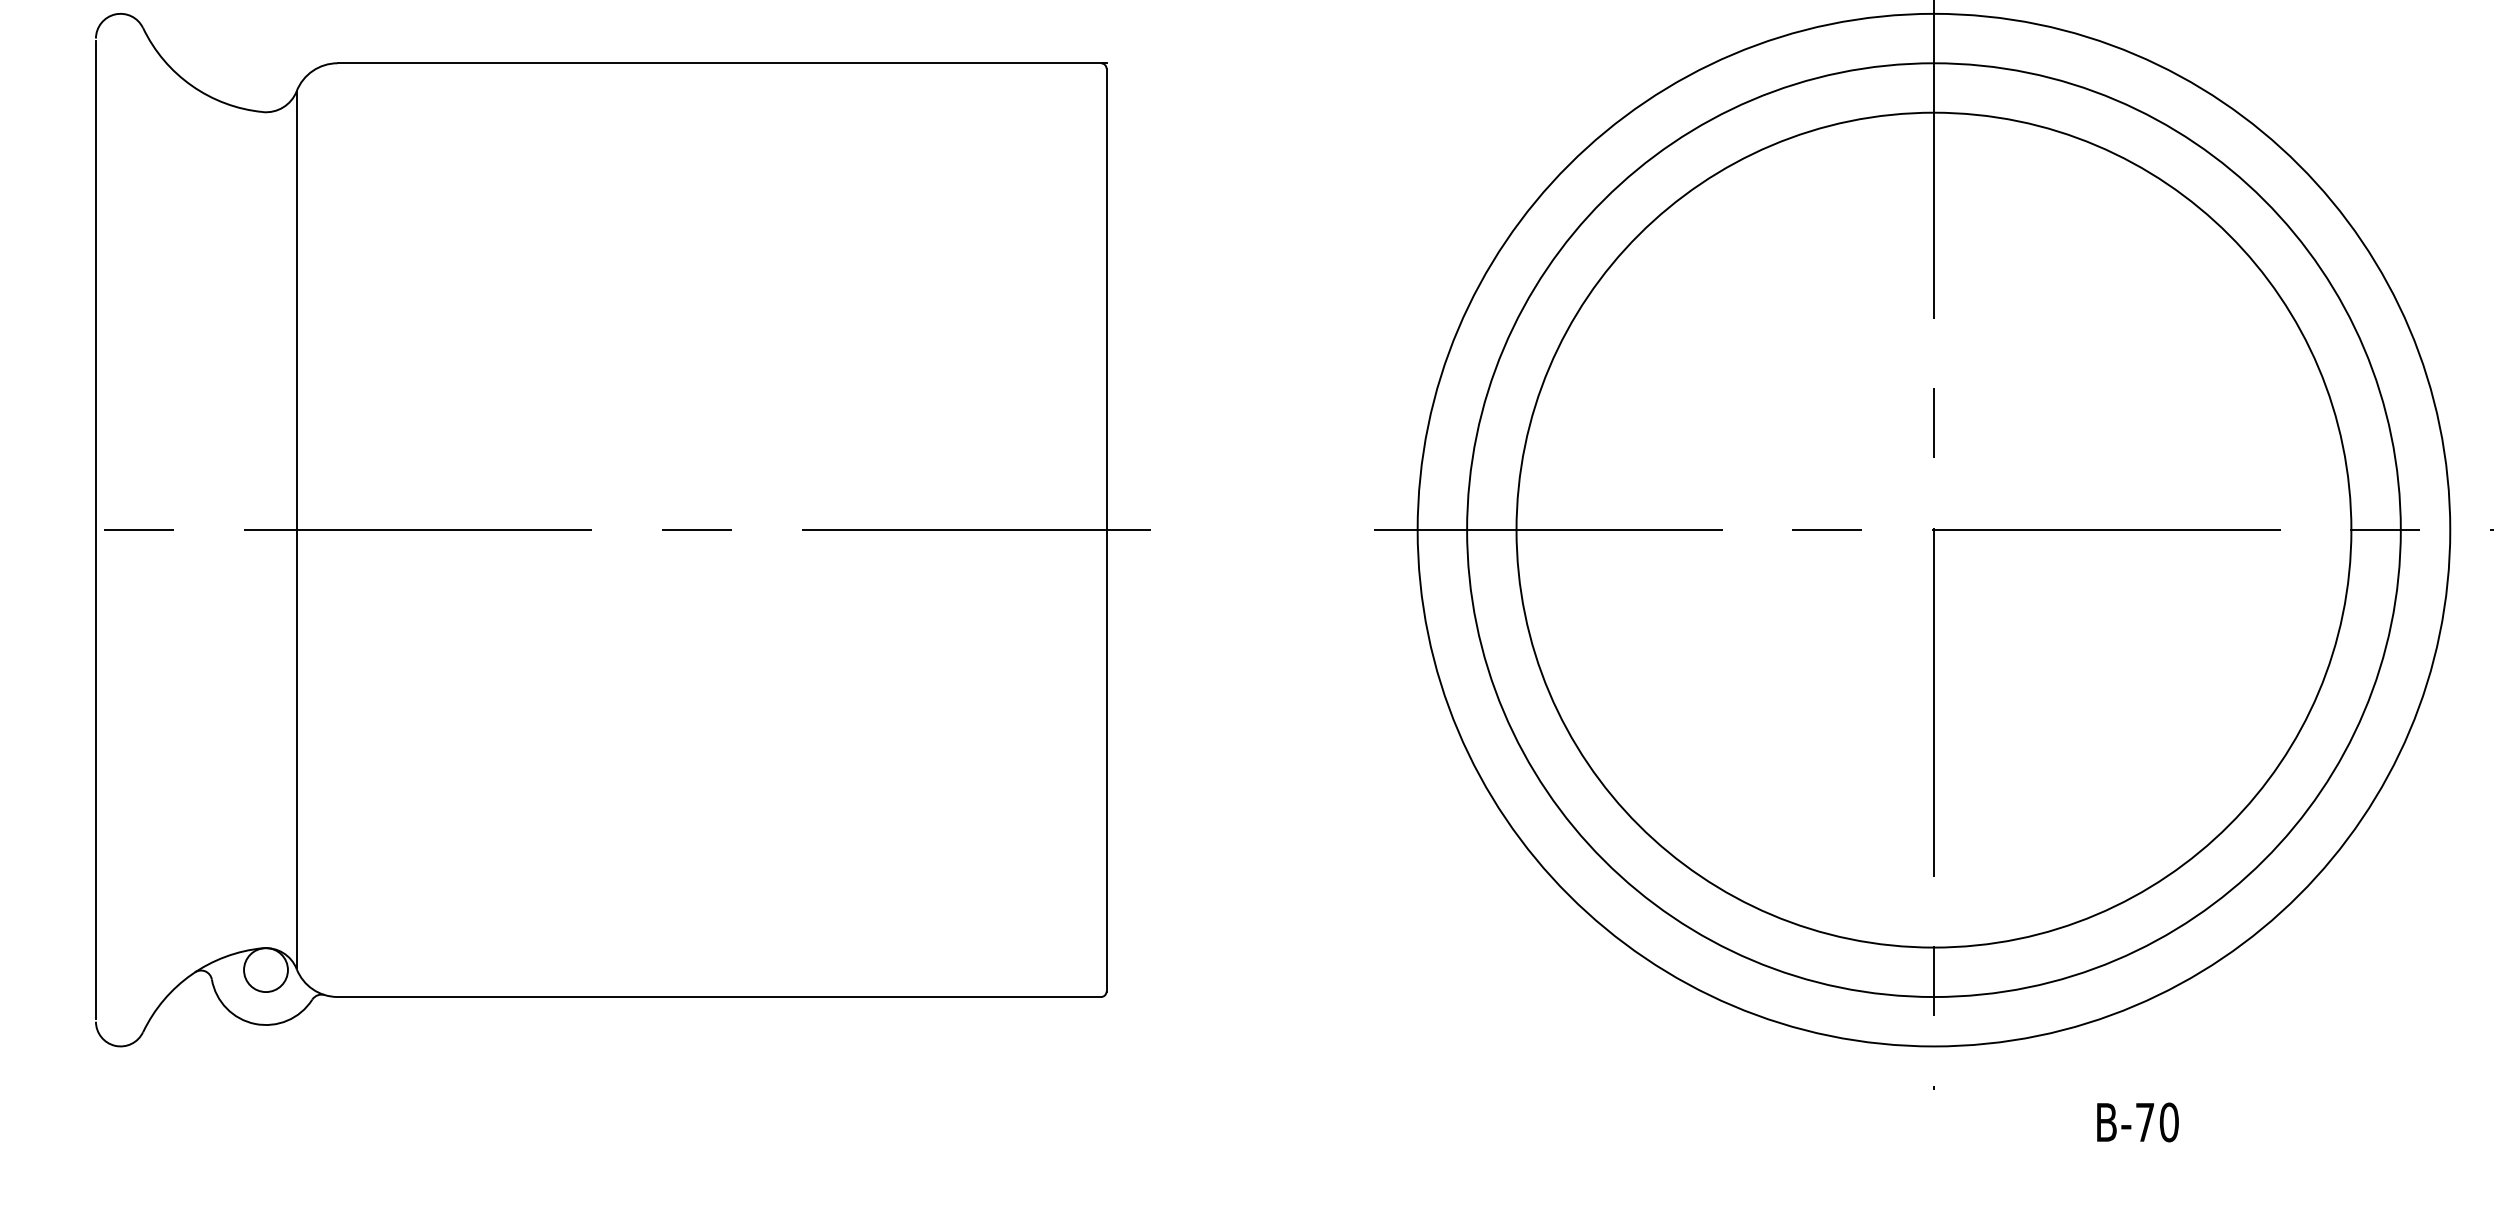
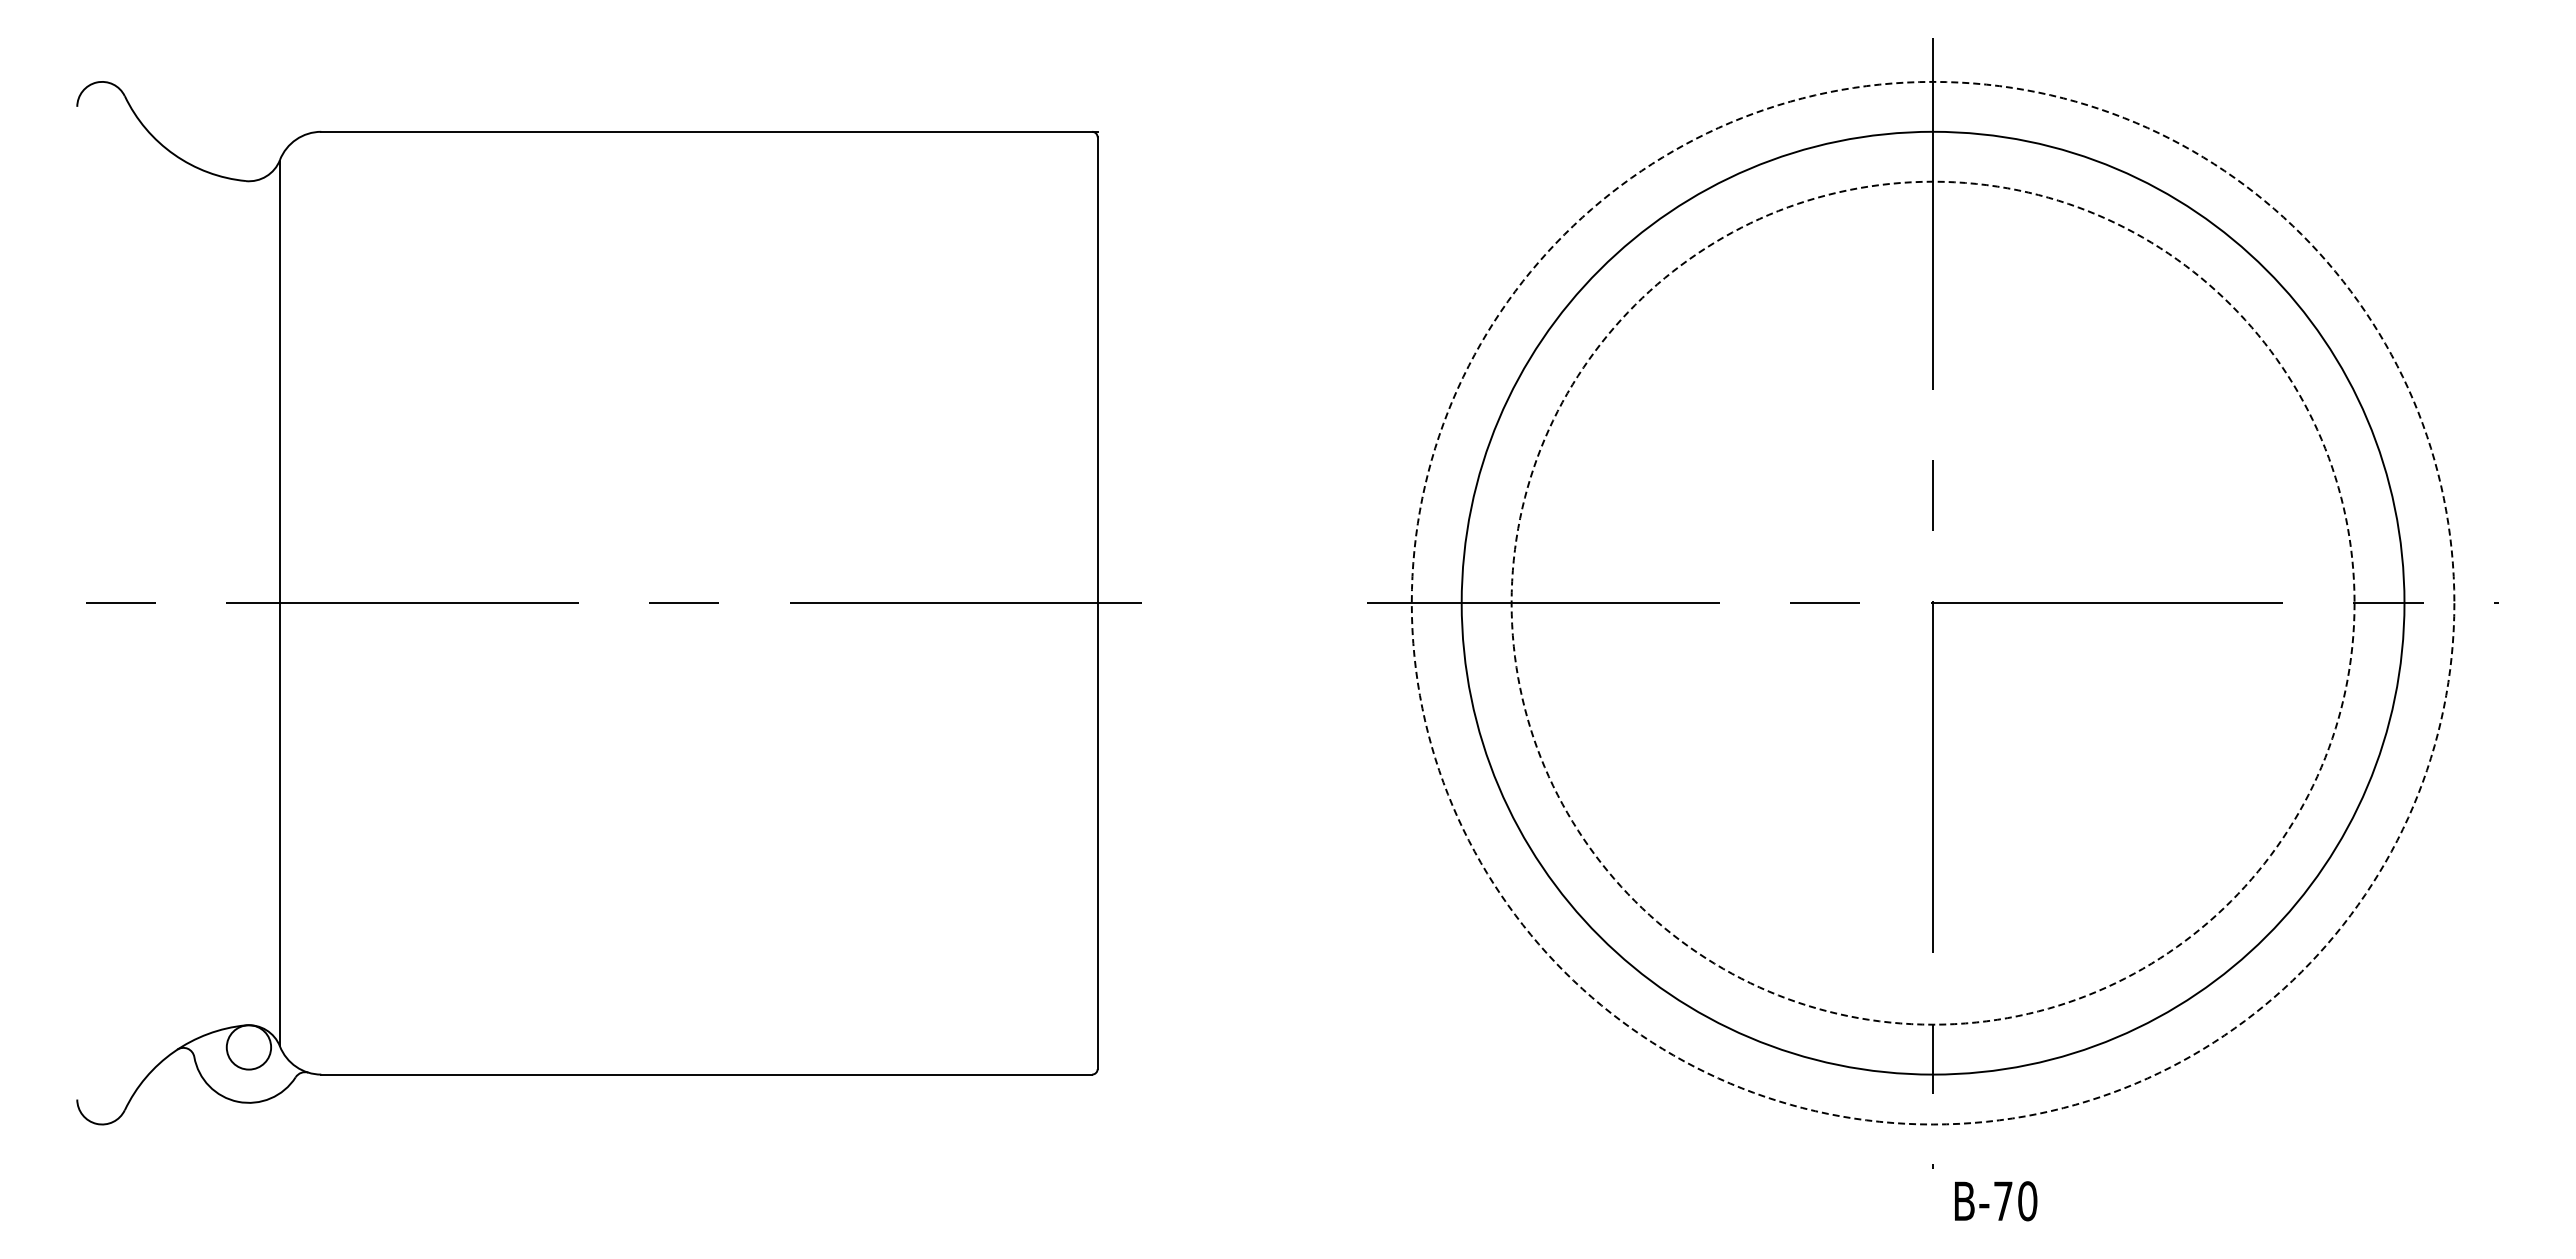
line: (96, 529) -> (77, 602), removed
circle: (1933, 529) -> (1932, 602), solid -> dashed
circle: (1933, 529) -> (1932, 602), solid -> dashed
text: (2138, 1122) -> (1996, 1201), moved

